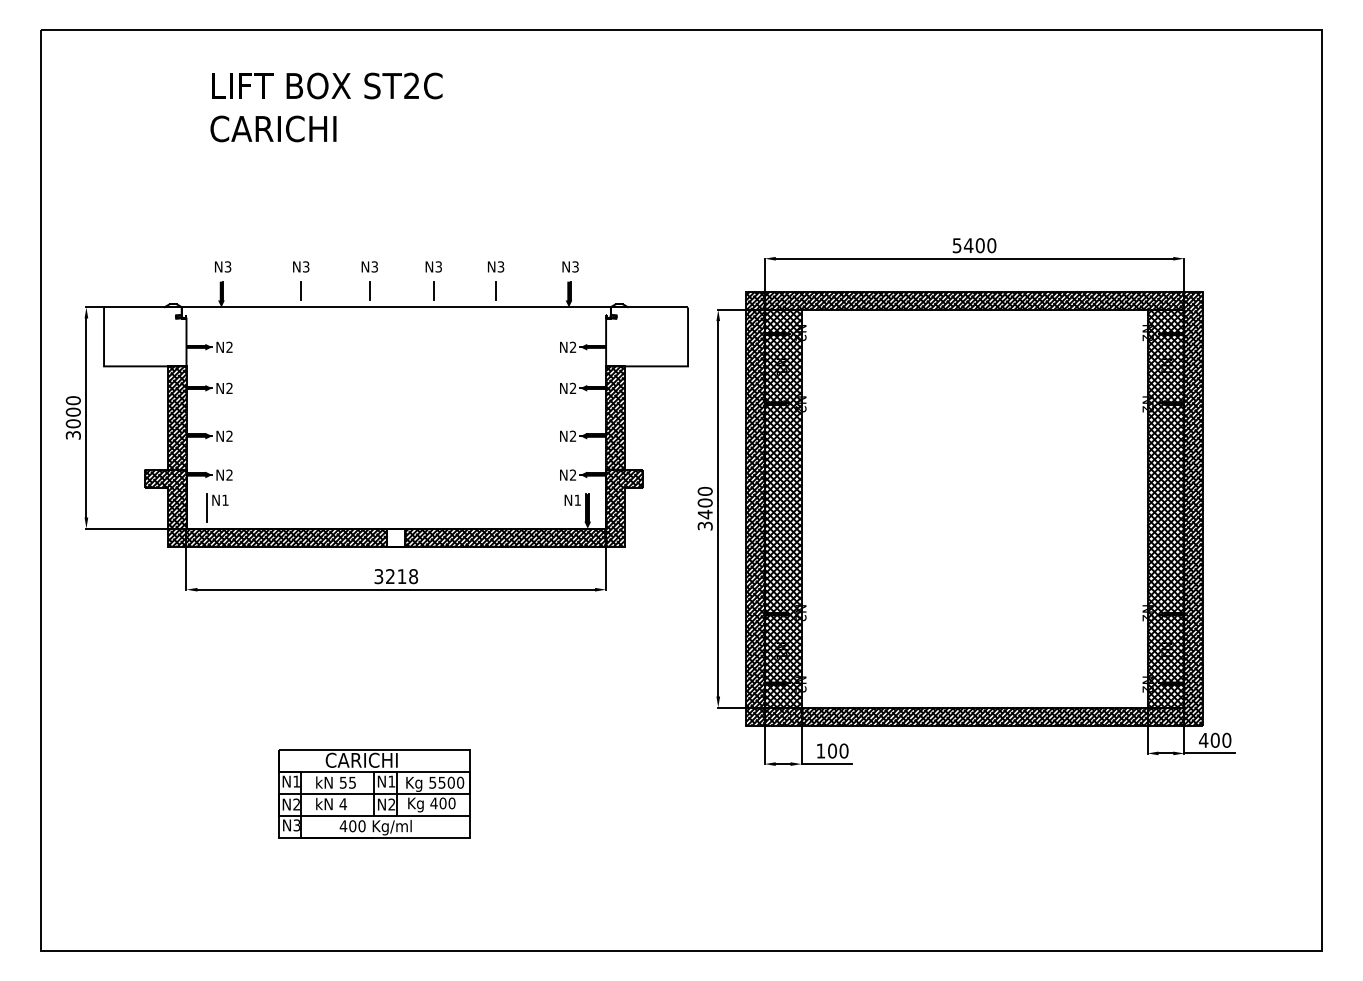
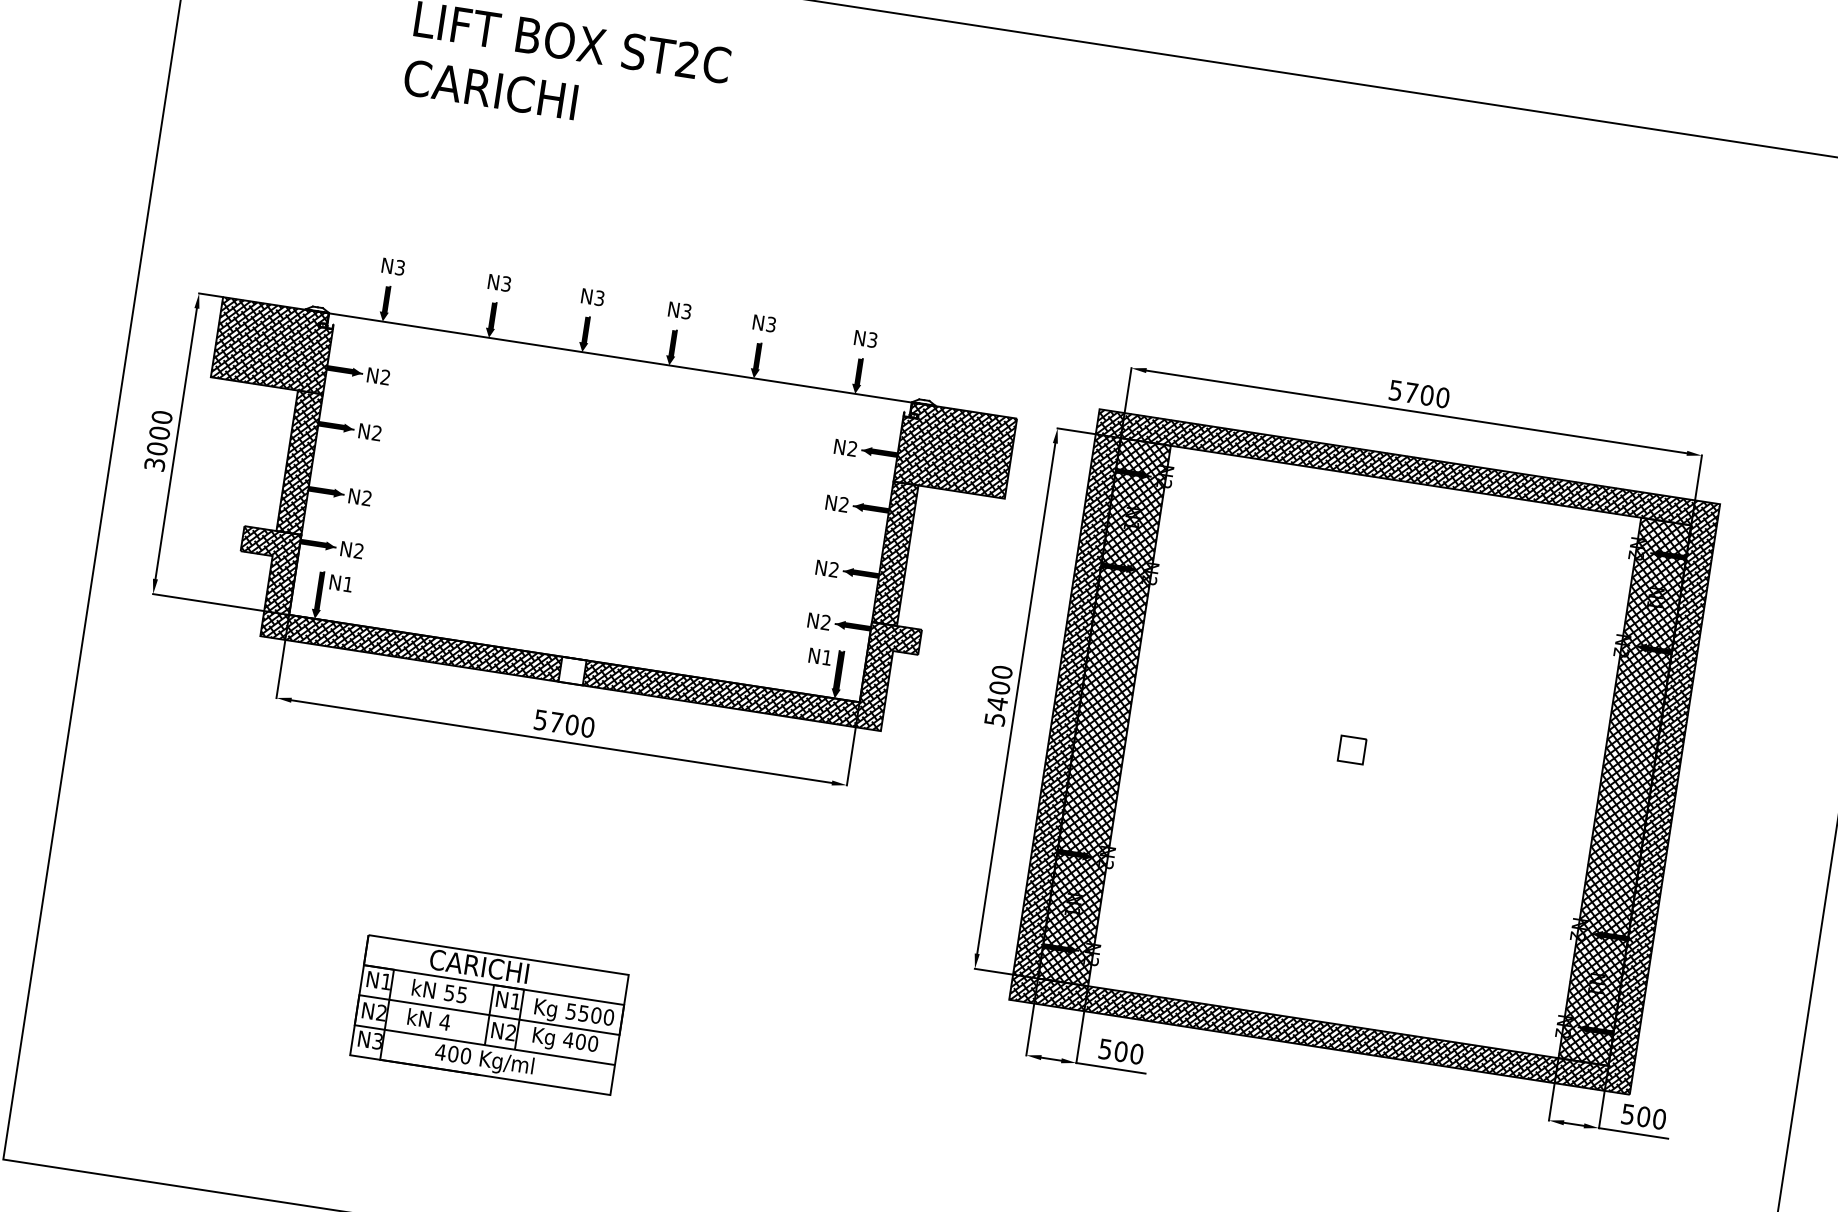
text: (968, 245) -> (1411, 392), 5400 -> 5700
fill: (299, 294) -> (491, 320), added
fill: (367, 294) -> (584, 334), added
fill: (431, 294) -> (671, 347), added
fill: (494, 294) -> (756, 360), added
hatch: (145, 336) -> (273, 345), added
hatch: (647, 336) -> (955, 449), added
part: (965, 508) -> (1352, 749), added
fill: (205, 511) -> (318, 595), added
text: (704, 525) -> (994, 718), 3400 -> 5400
text: (396, 576) -> (564, 723), 3218 -> 5700
text: (1203, 740) -> (1627, 1114), 400 -> 500
text: (820, 750) -> (1104, 1048), 100 -> 500

